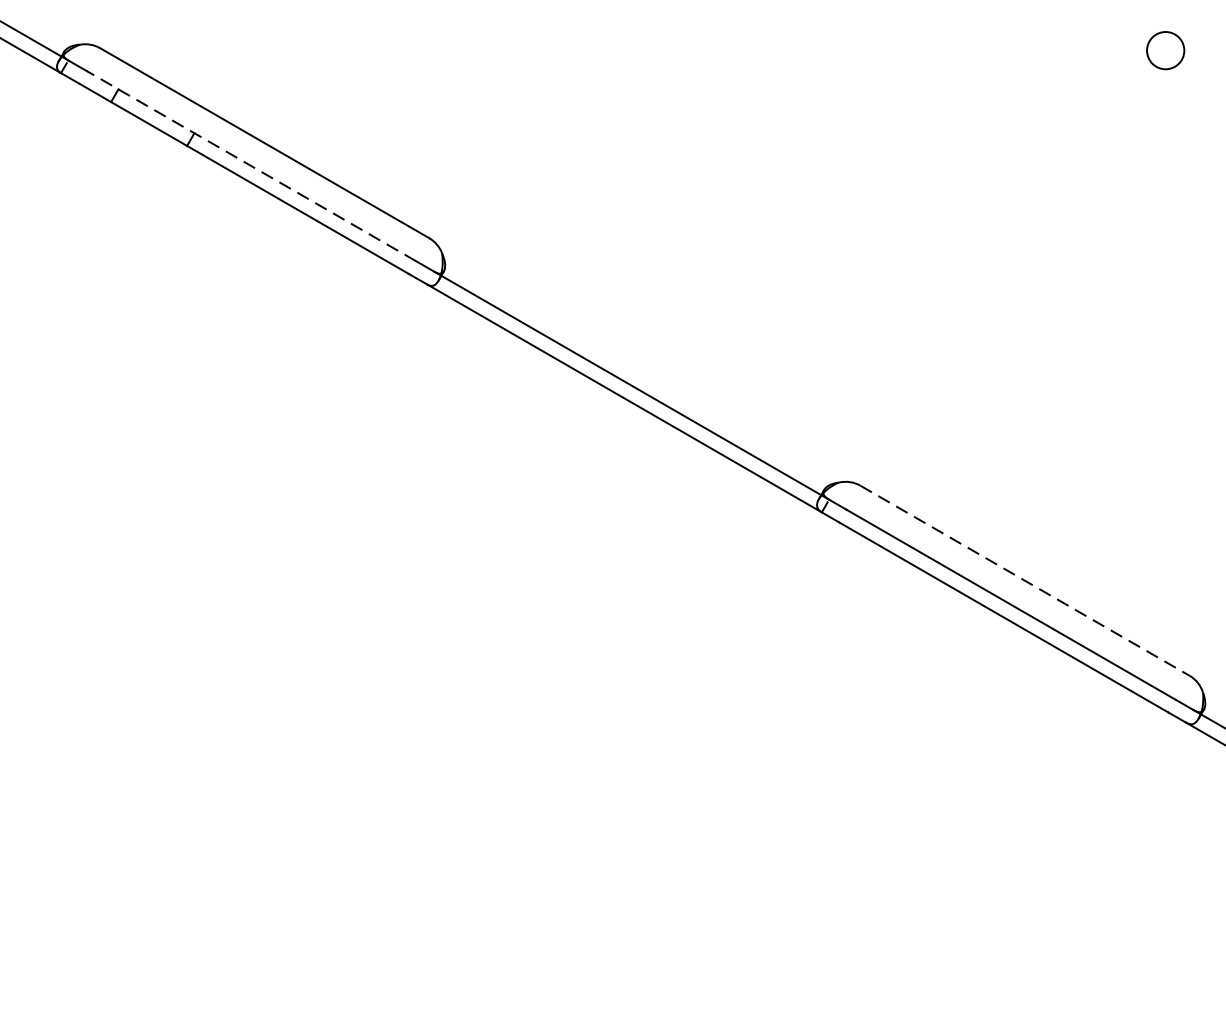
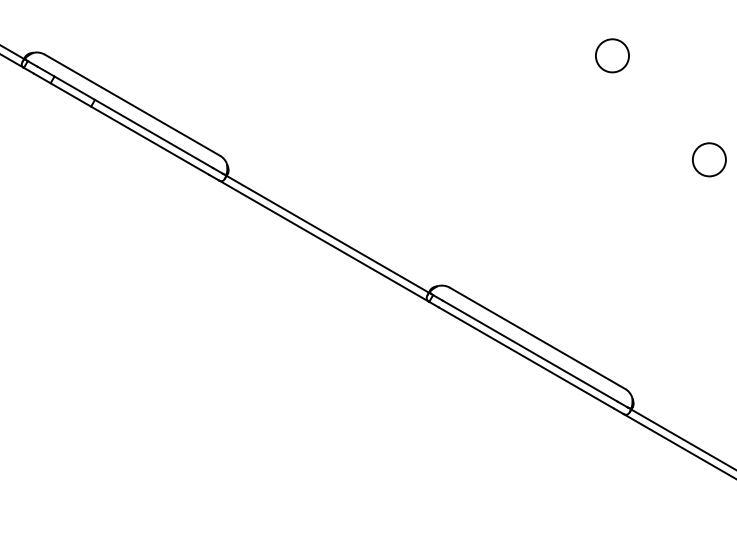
circle: (1165, 49) -> (612, 55), size x1.67
line: (249, 166) -> (124, 117), dashed -> solid
line: (1024, 581) -> (537, 338), dashed -> solid

